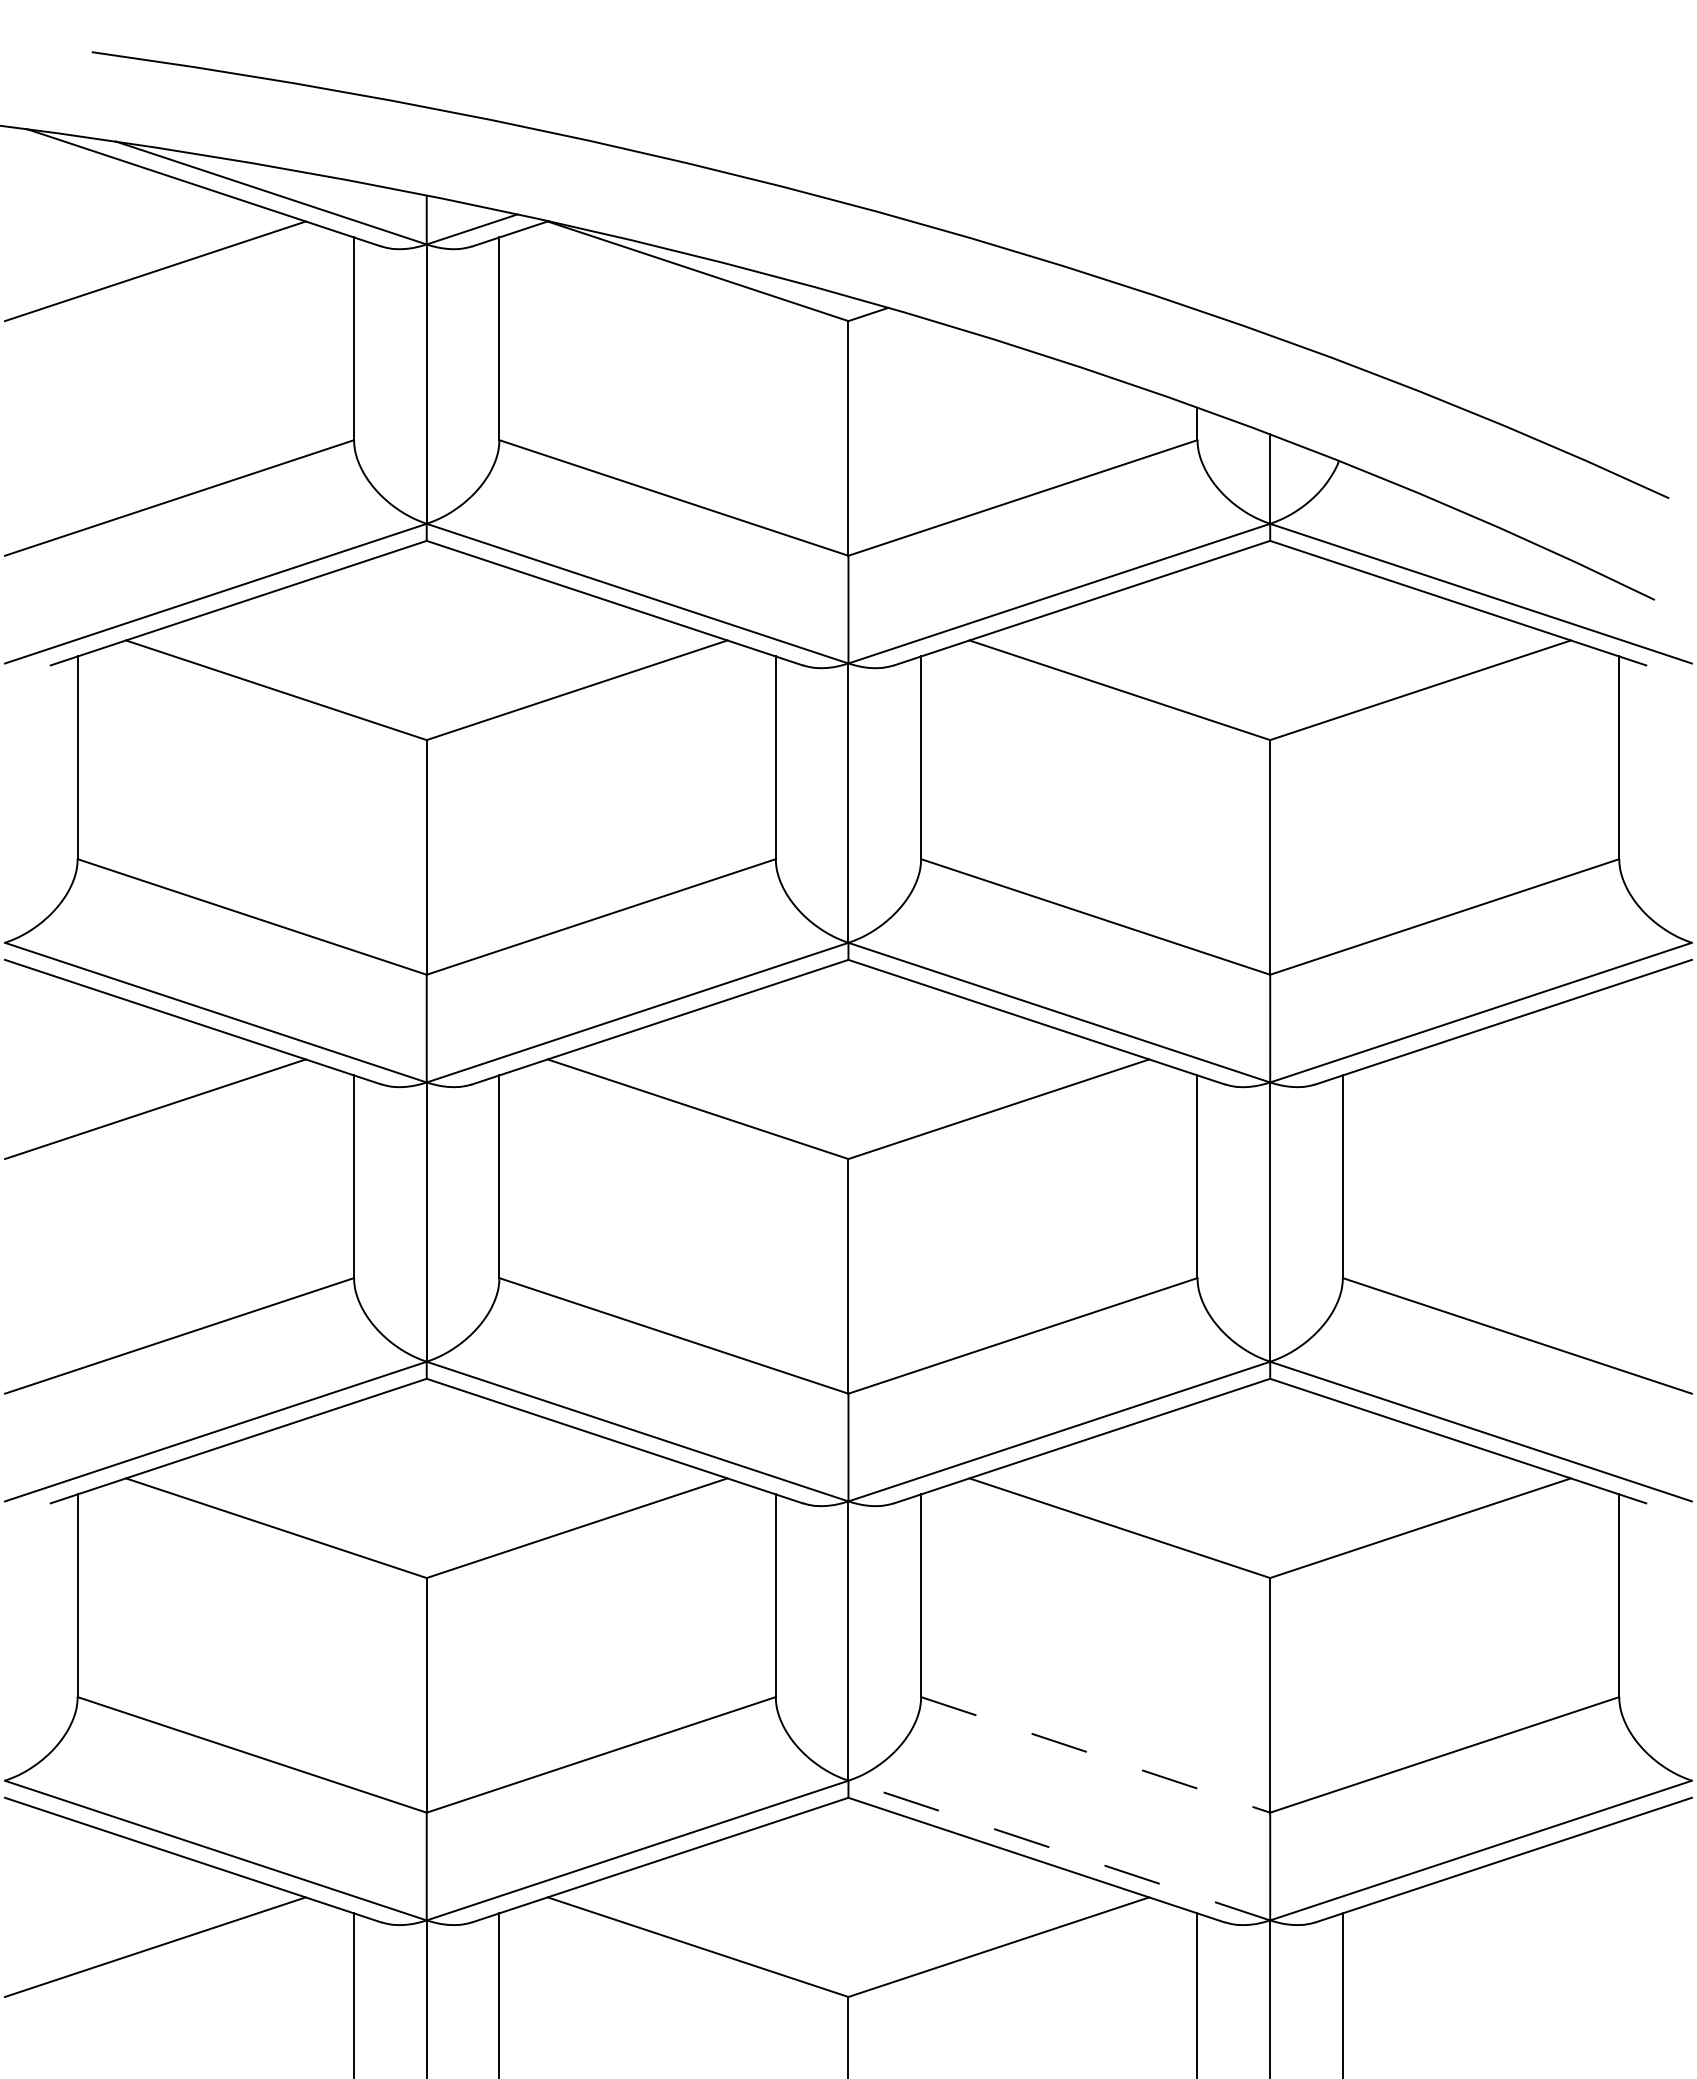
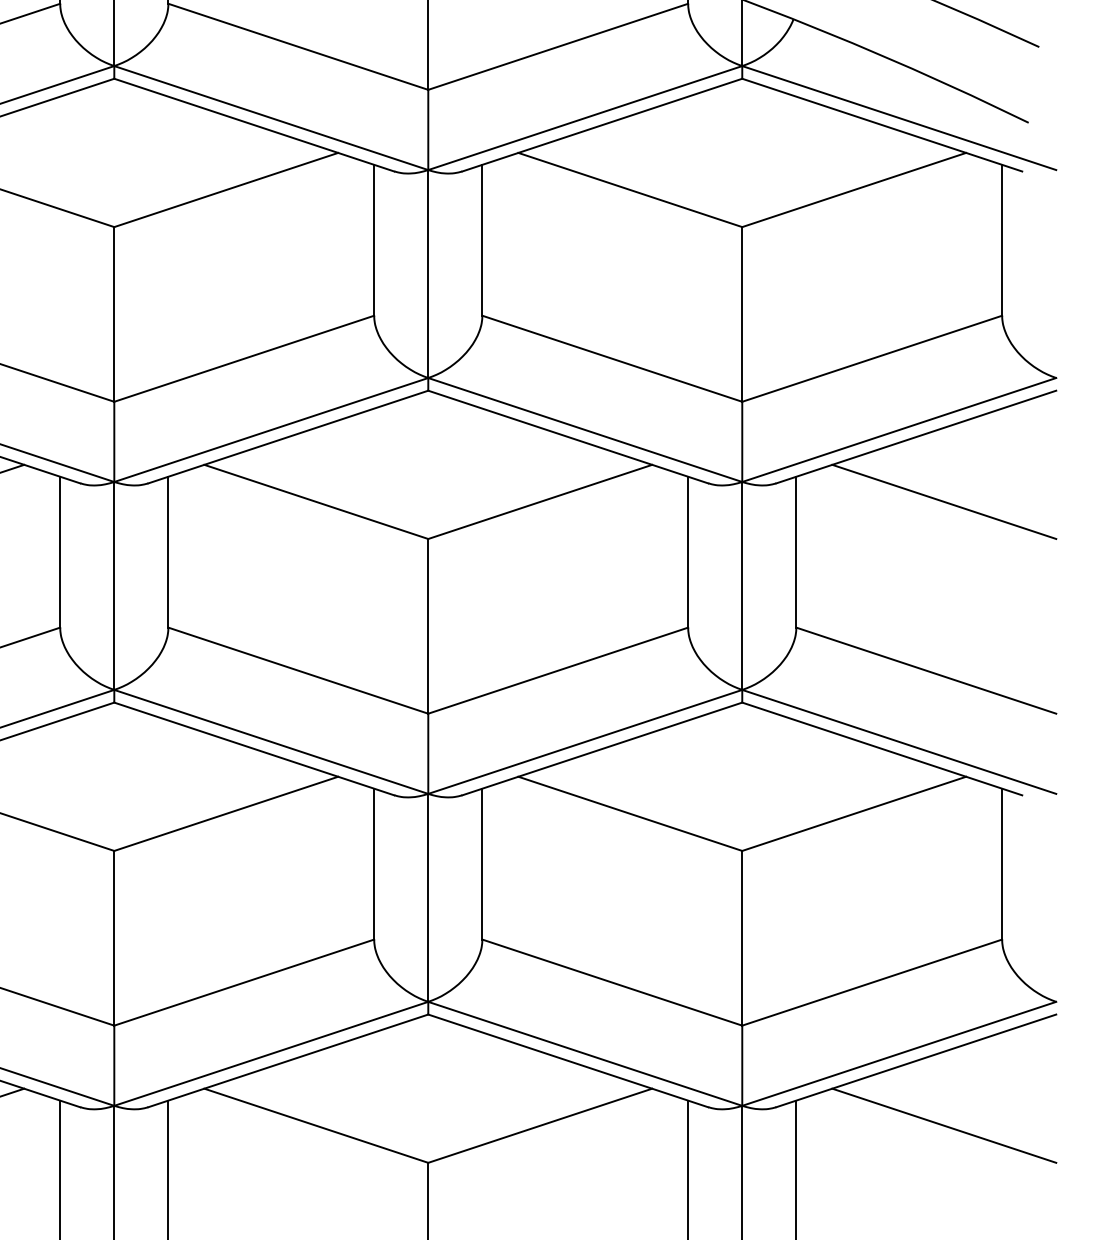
line: (1541, 1109) -> (944, 502), added
line: (1095, 1754) -> (612, 982), dashed -> solid
line: (1058, 1850) -> (584, 1053), dashed -> solid
line: (1541, 1946) -> (944, 1125), added

